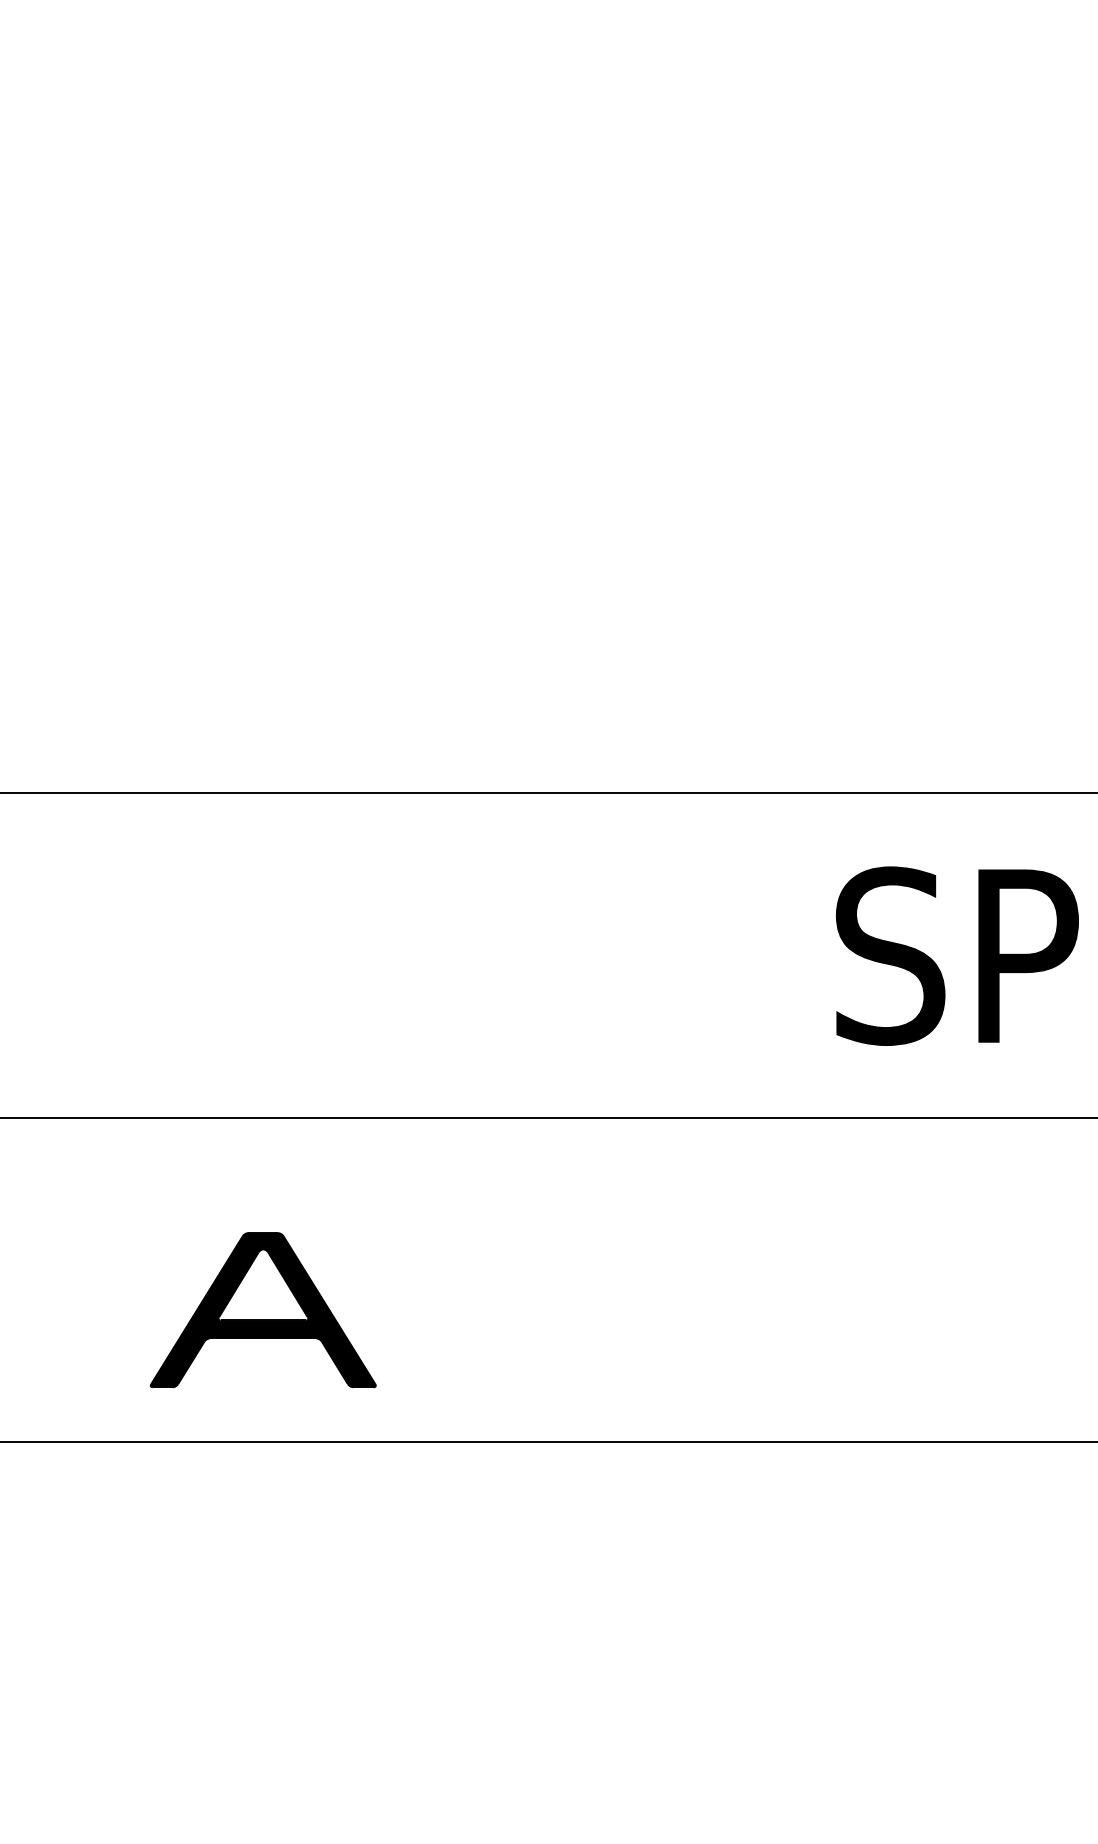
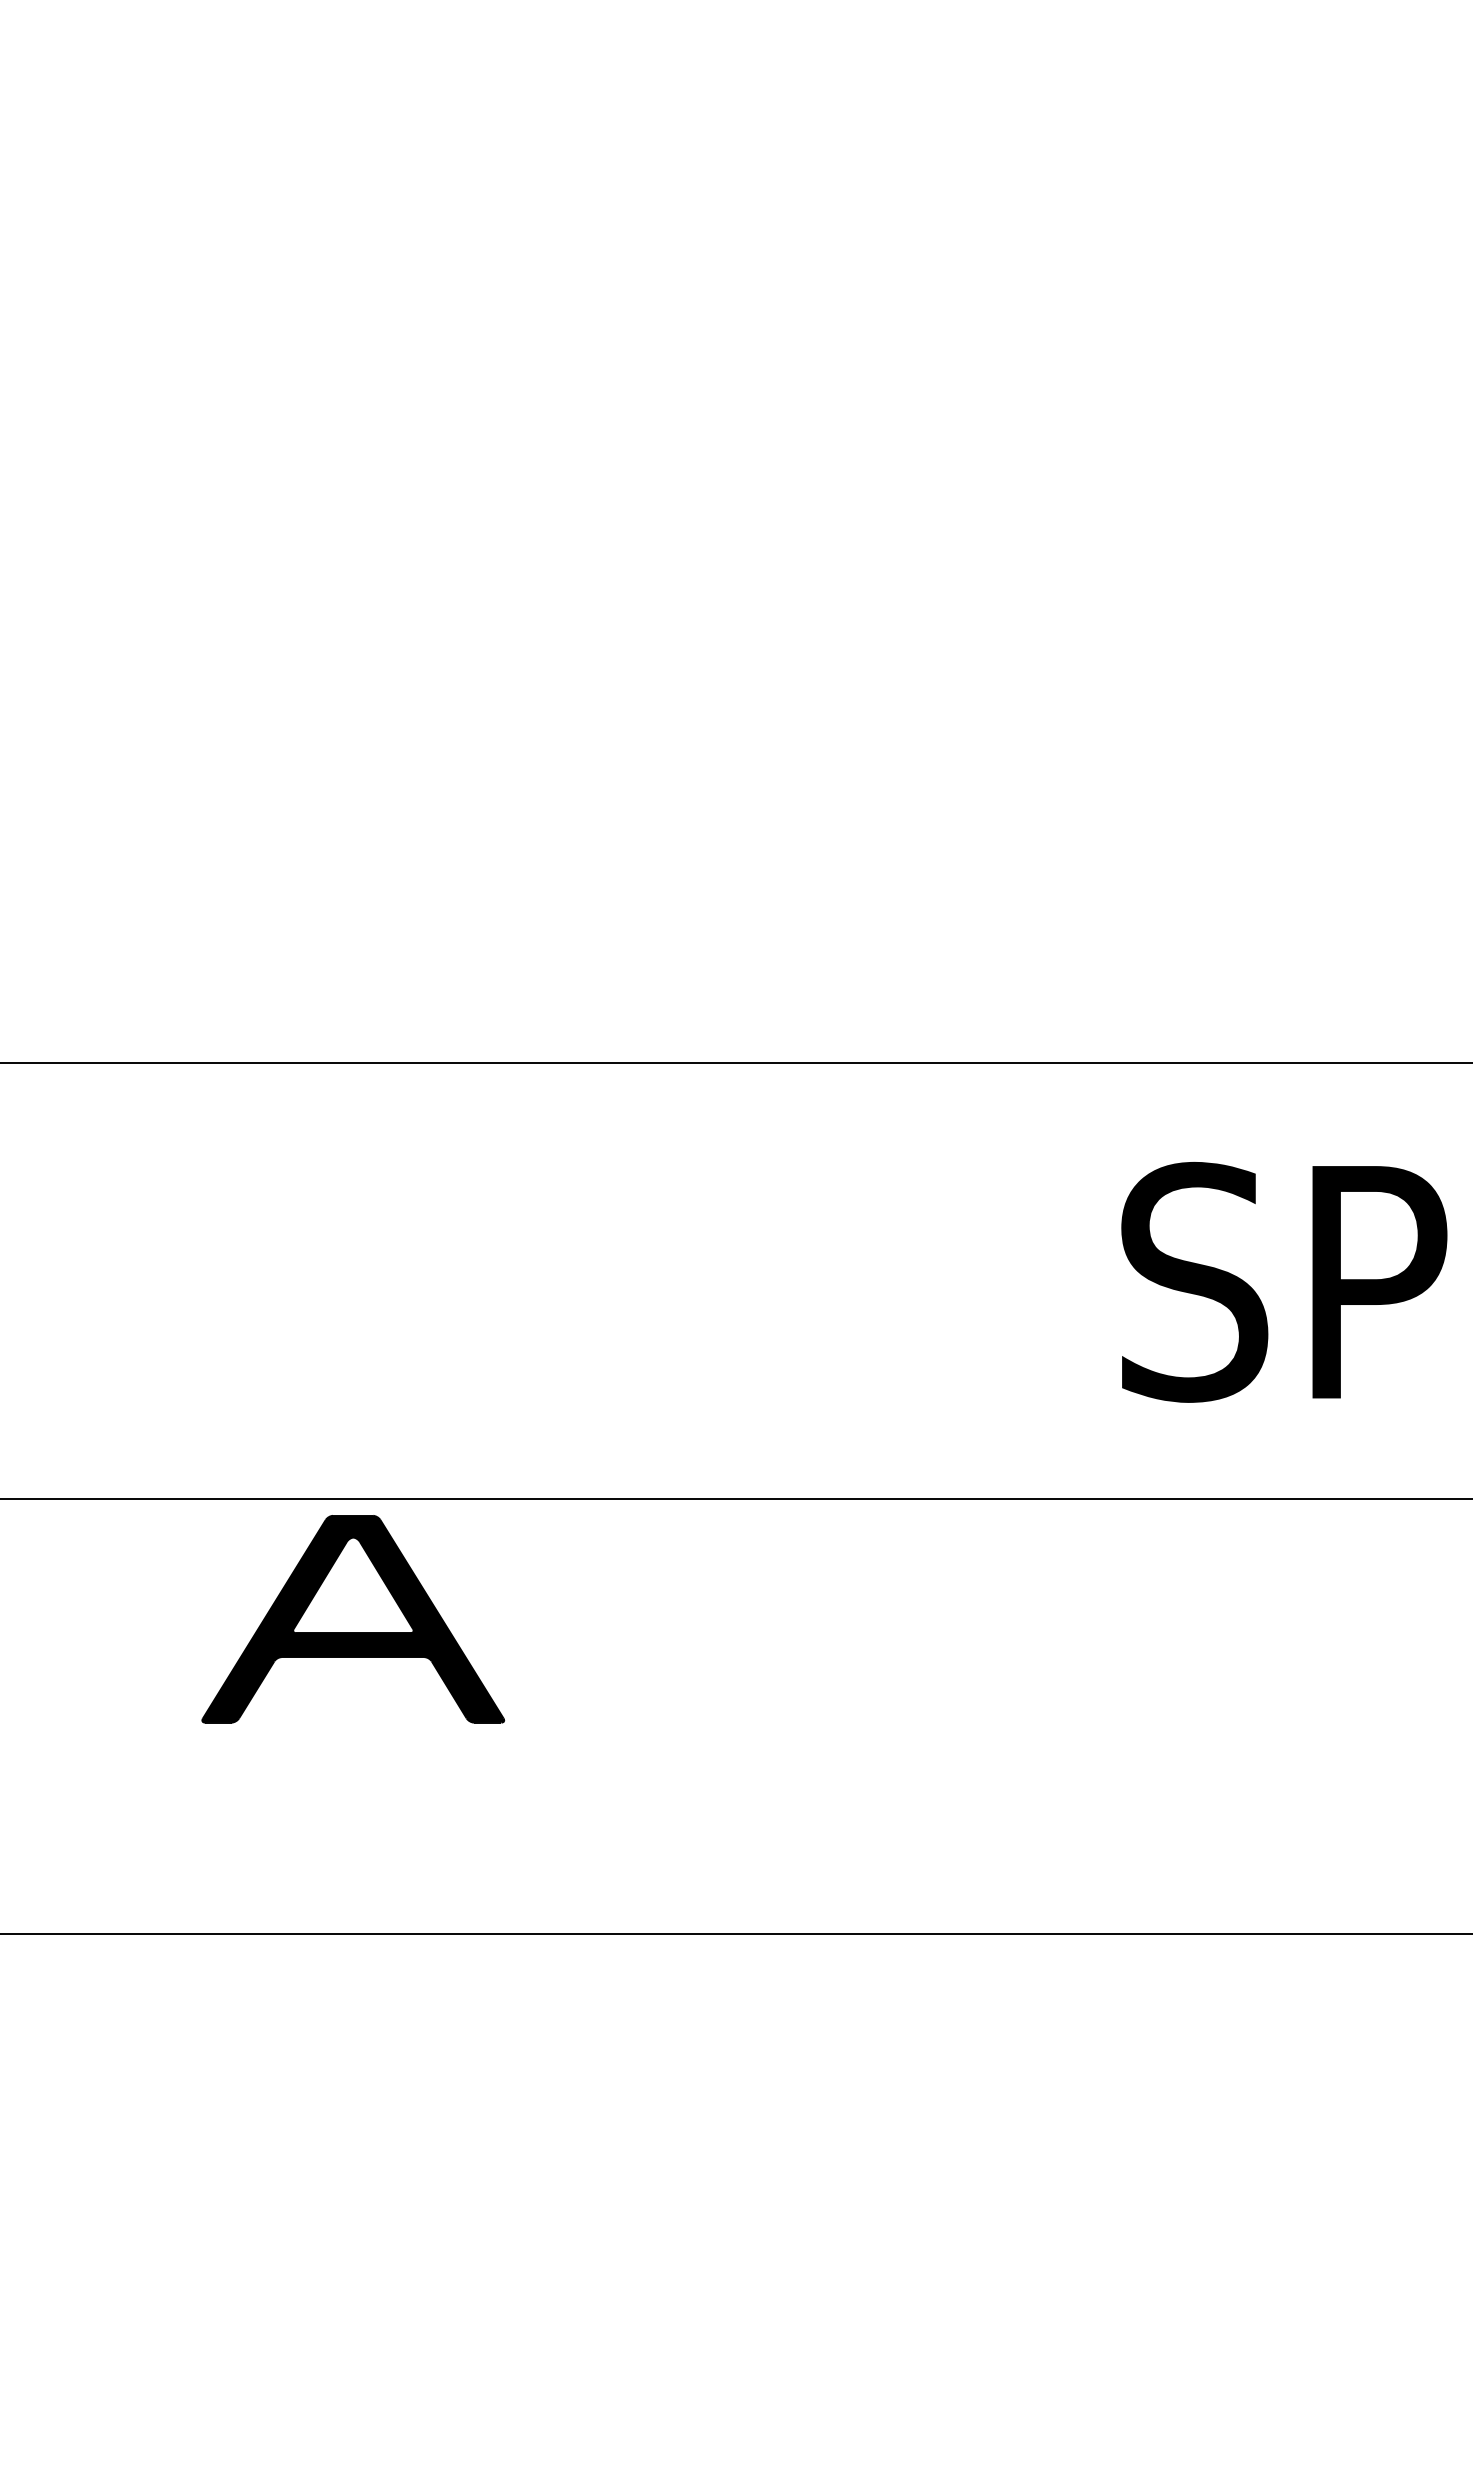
part: (263, 1310) -> (353, 1619), moved

